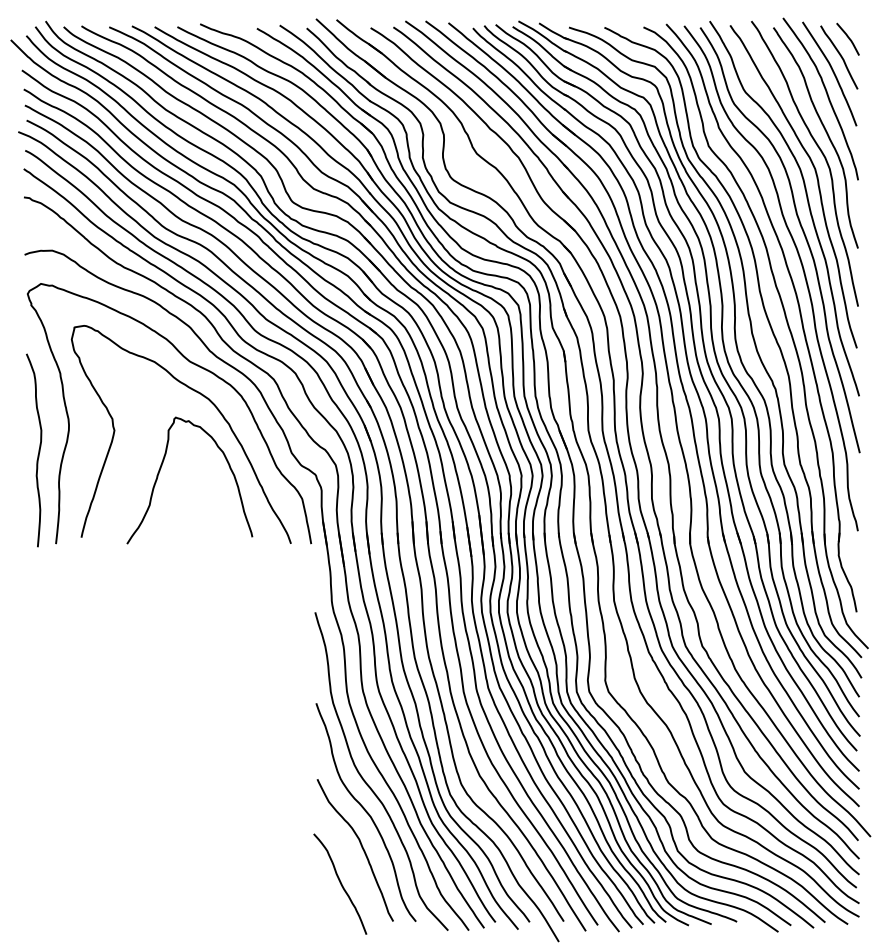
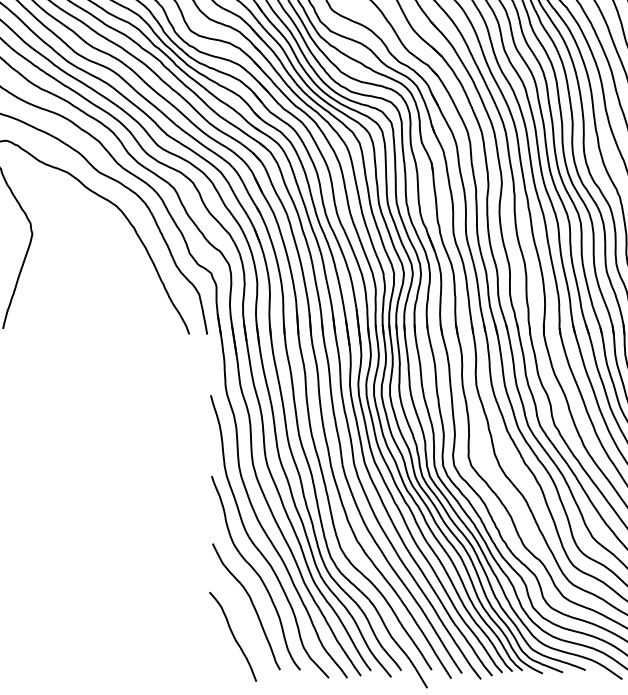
curve: (160, 471) -> (73, 270), removed

